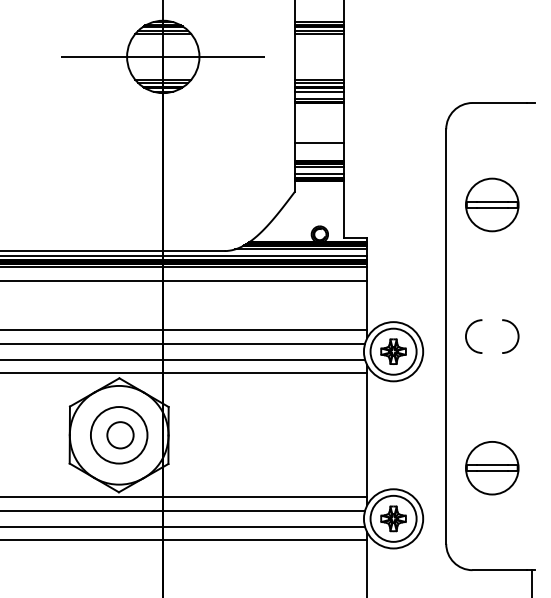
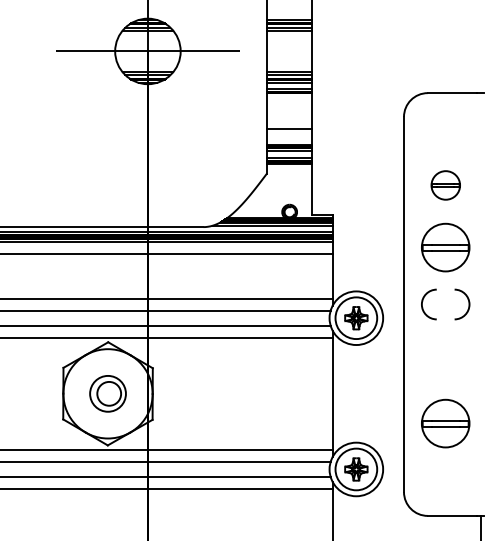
part: (492, 205) -> (445, 185), size x0.6
part: (492, 273) -> (445, 247), added
circle: (118, 434) -> (107, 393), size x0.7

